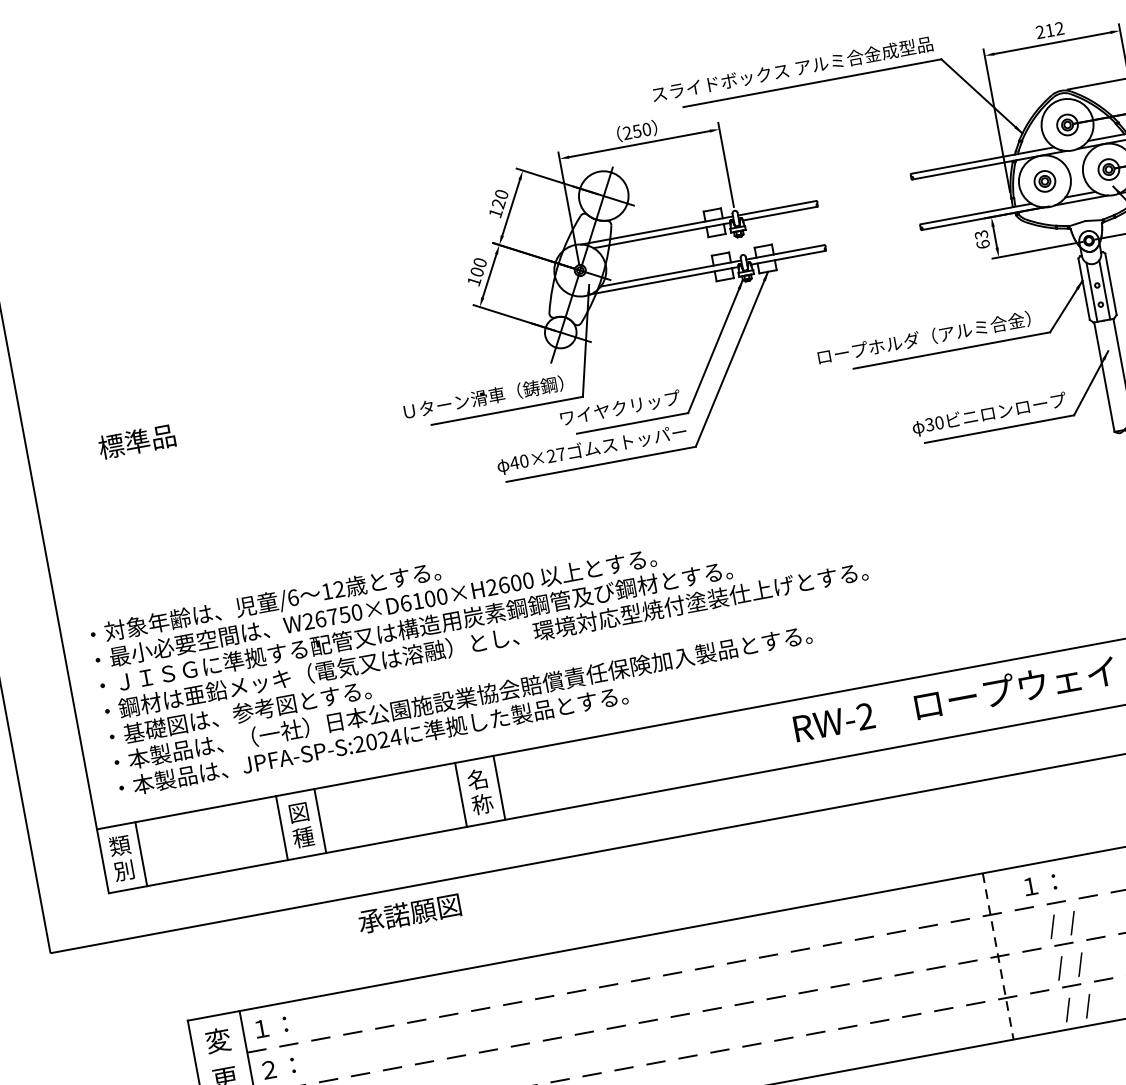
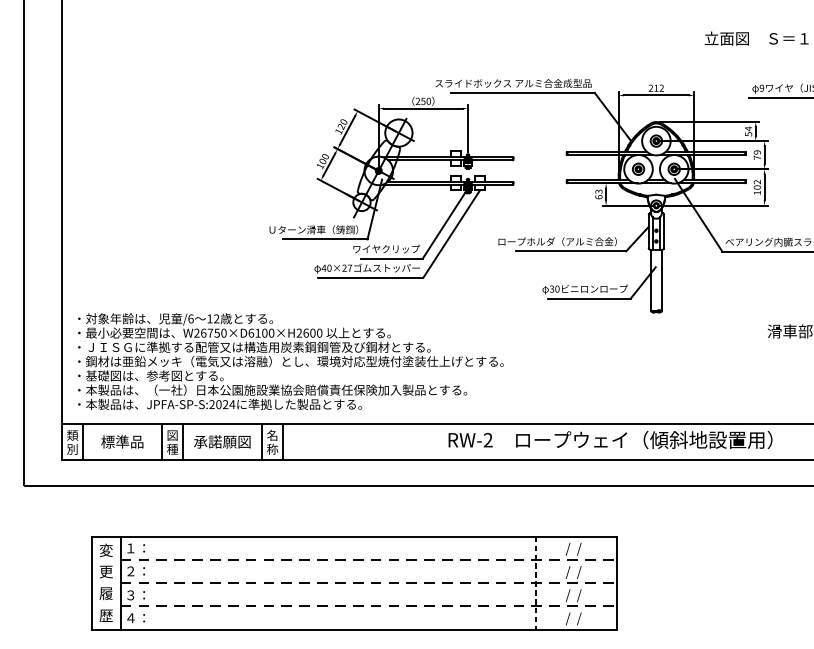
text: (137, 440) -> (122, 441), moved
text: (1047, 883) -> (569, 548), １： -> /  /
text: (409, 912) -> (222, 441), moved

